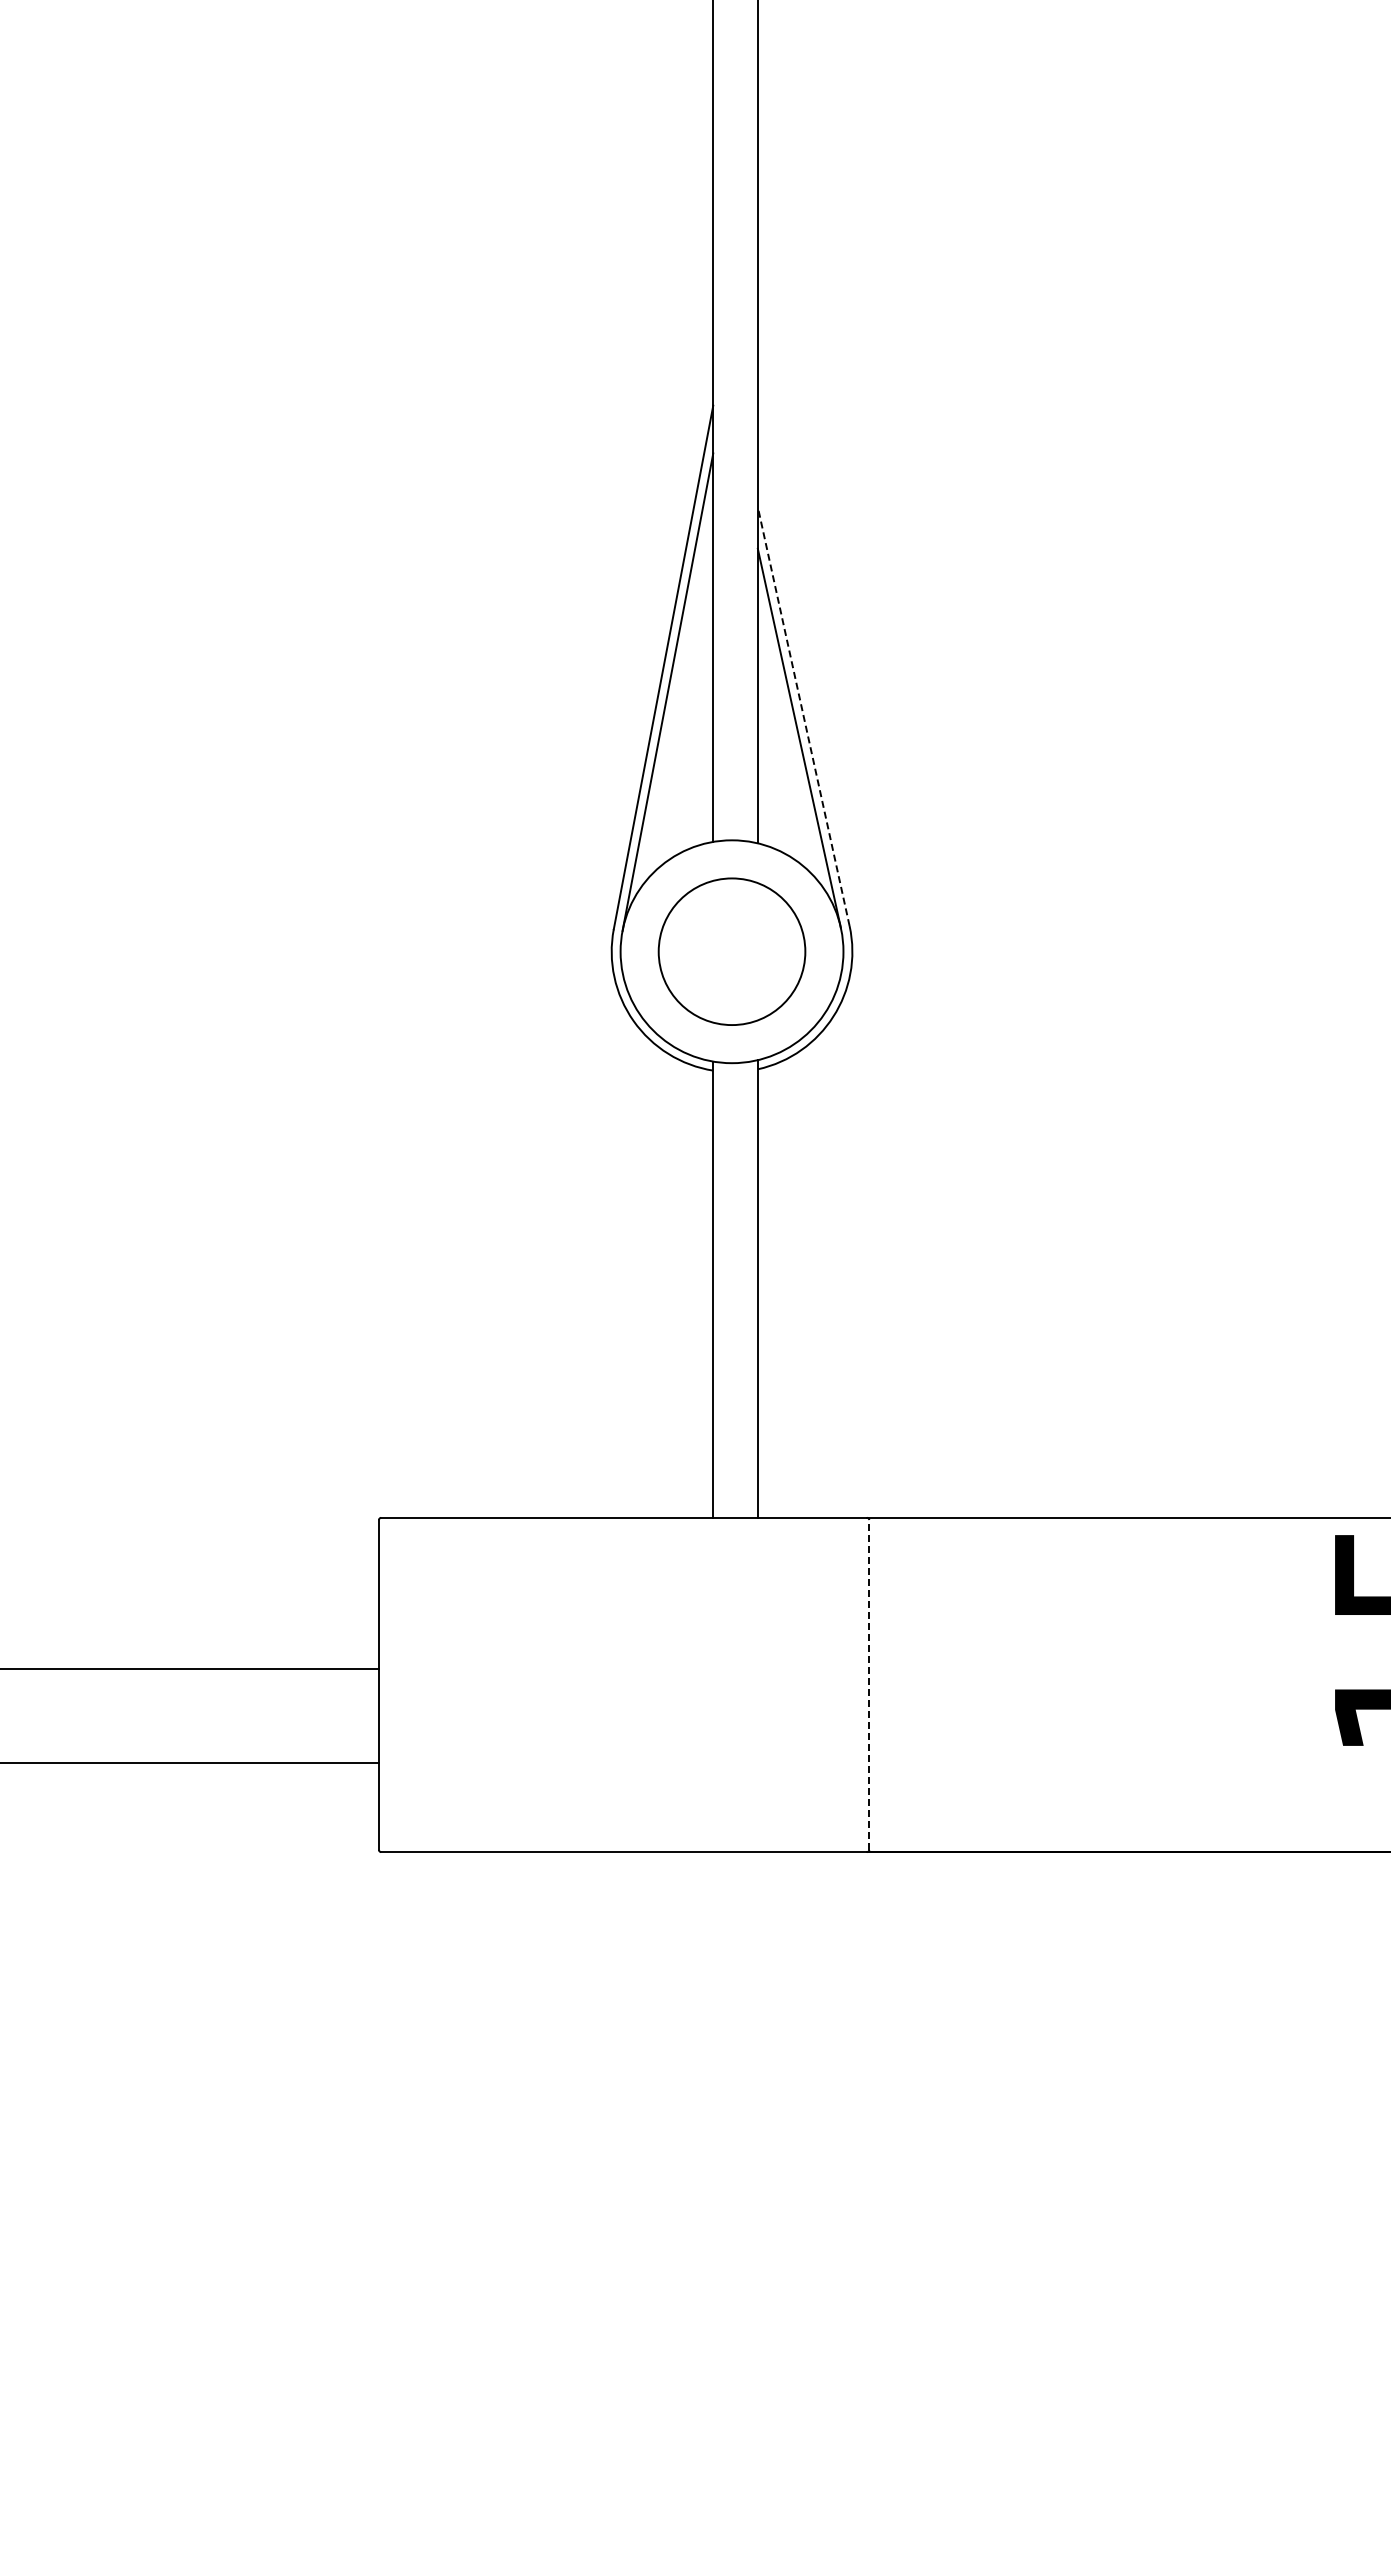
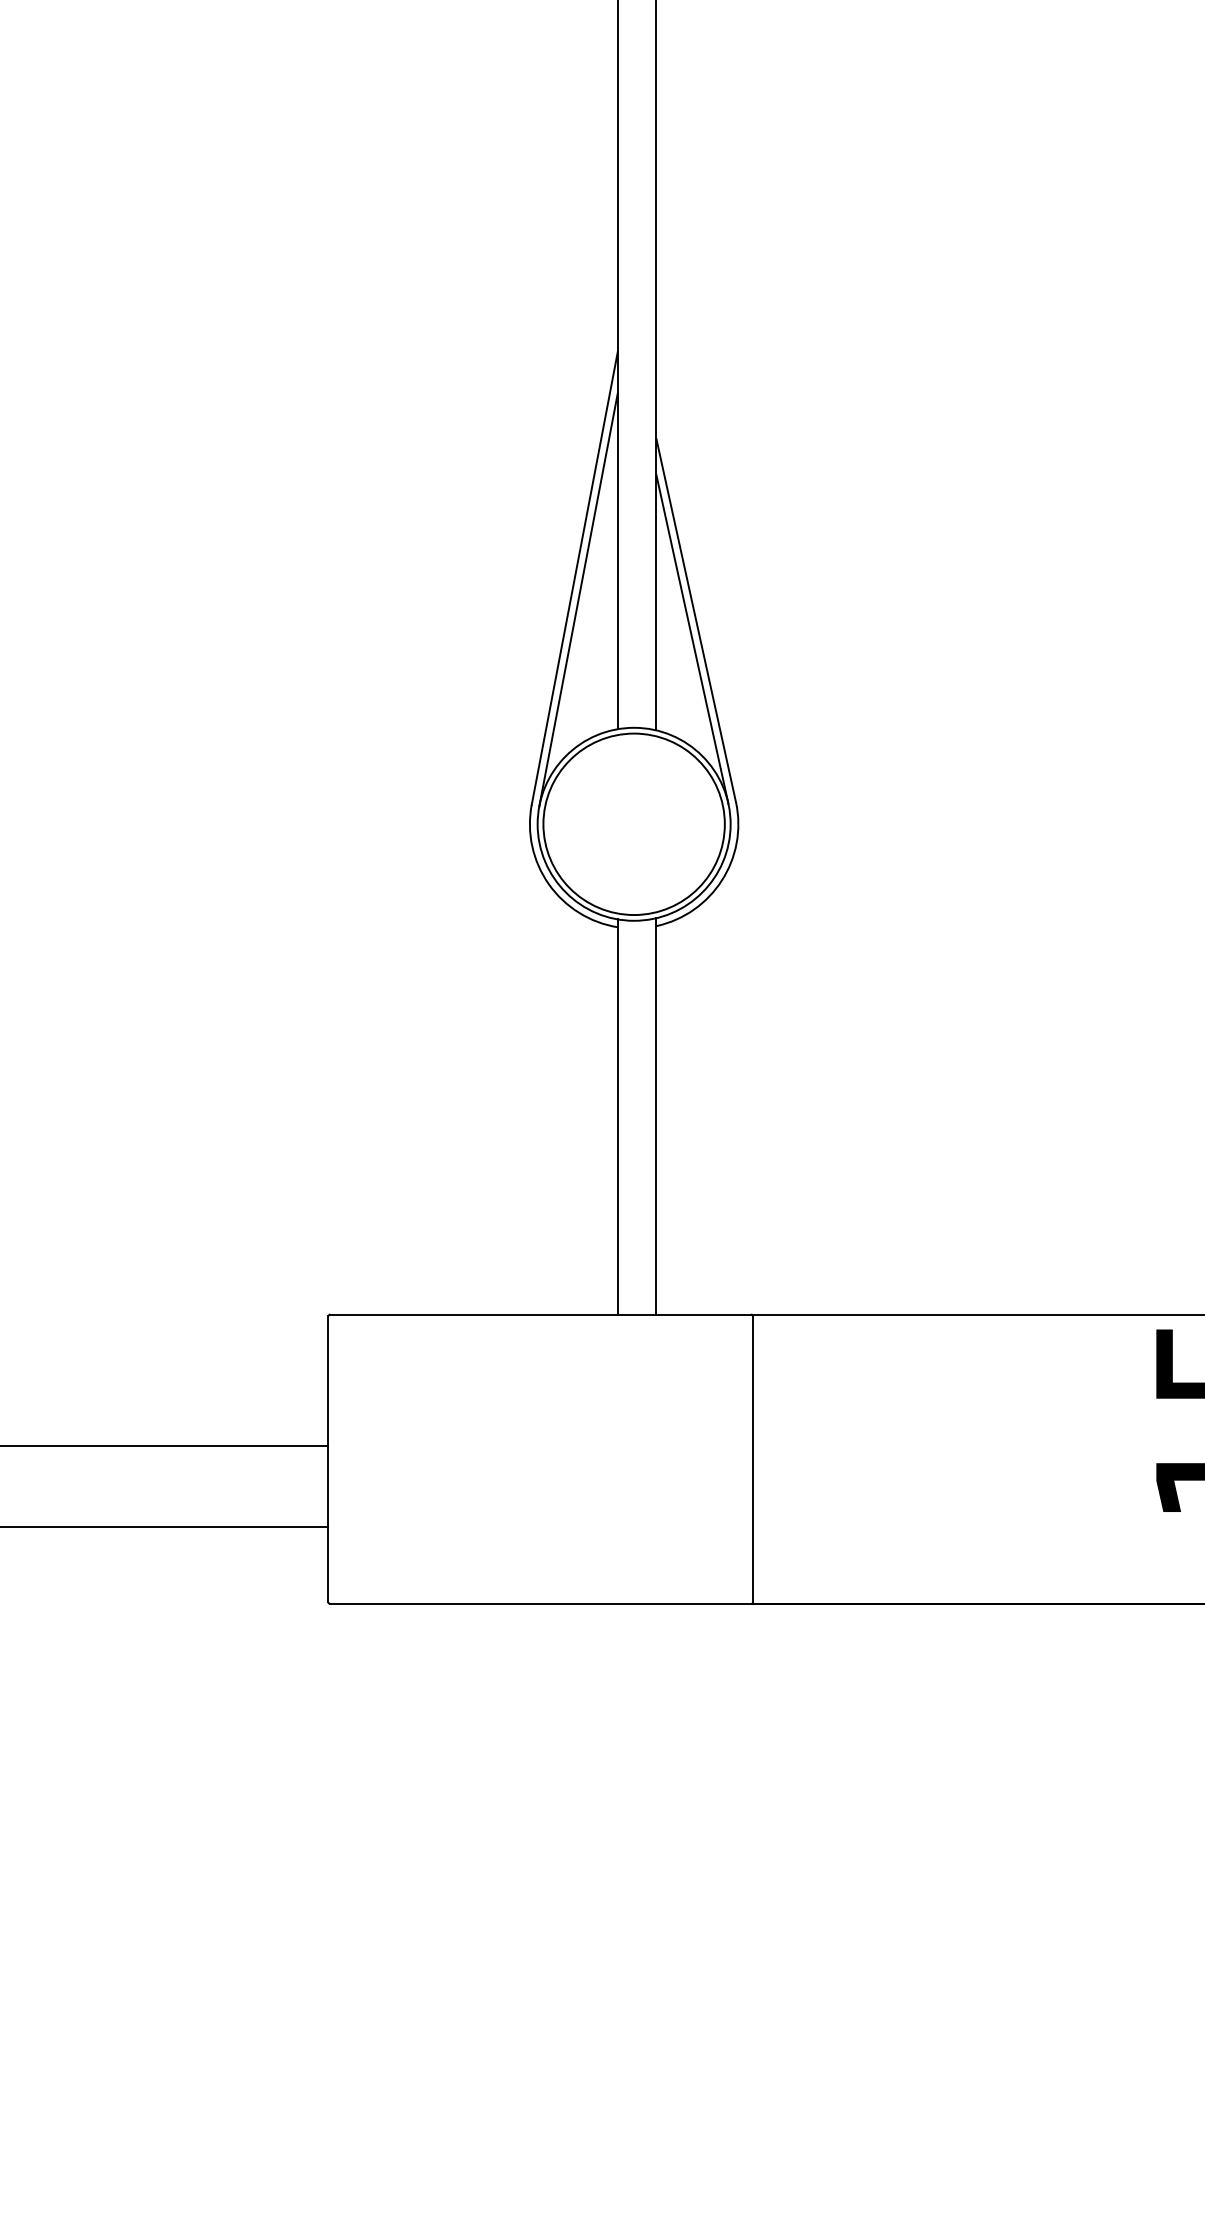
line: (803, 716) -> (696, 620), dashed -> solid
circle: (731, 951) -> (633, 824), size x1.43
line: (869, 1684) -> (753, 1458), dashed -> solid

